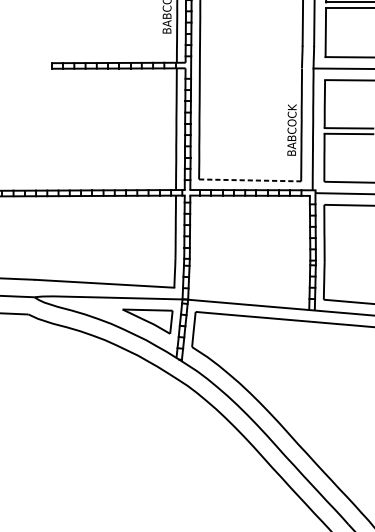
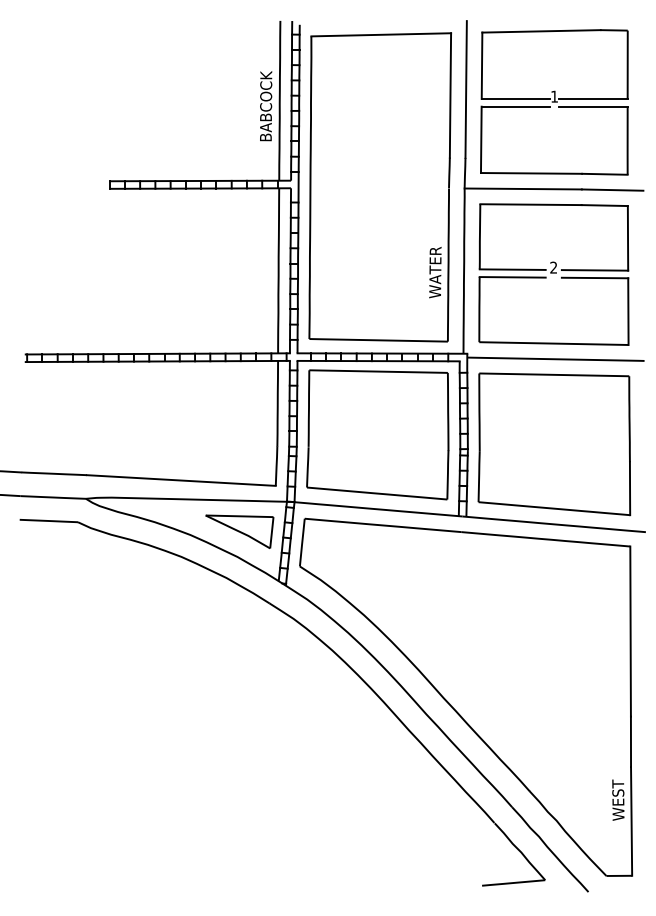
text: (292, 129) -> (435, 271), BABCOCK -> WATER
line: (250, 180) -> (379, 340), dashed -> solid
part: (249, 249) -> (377, 434), added

